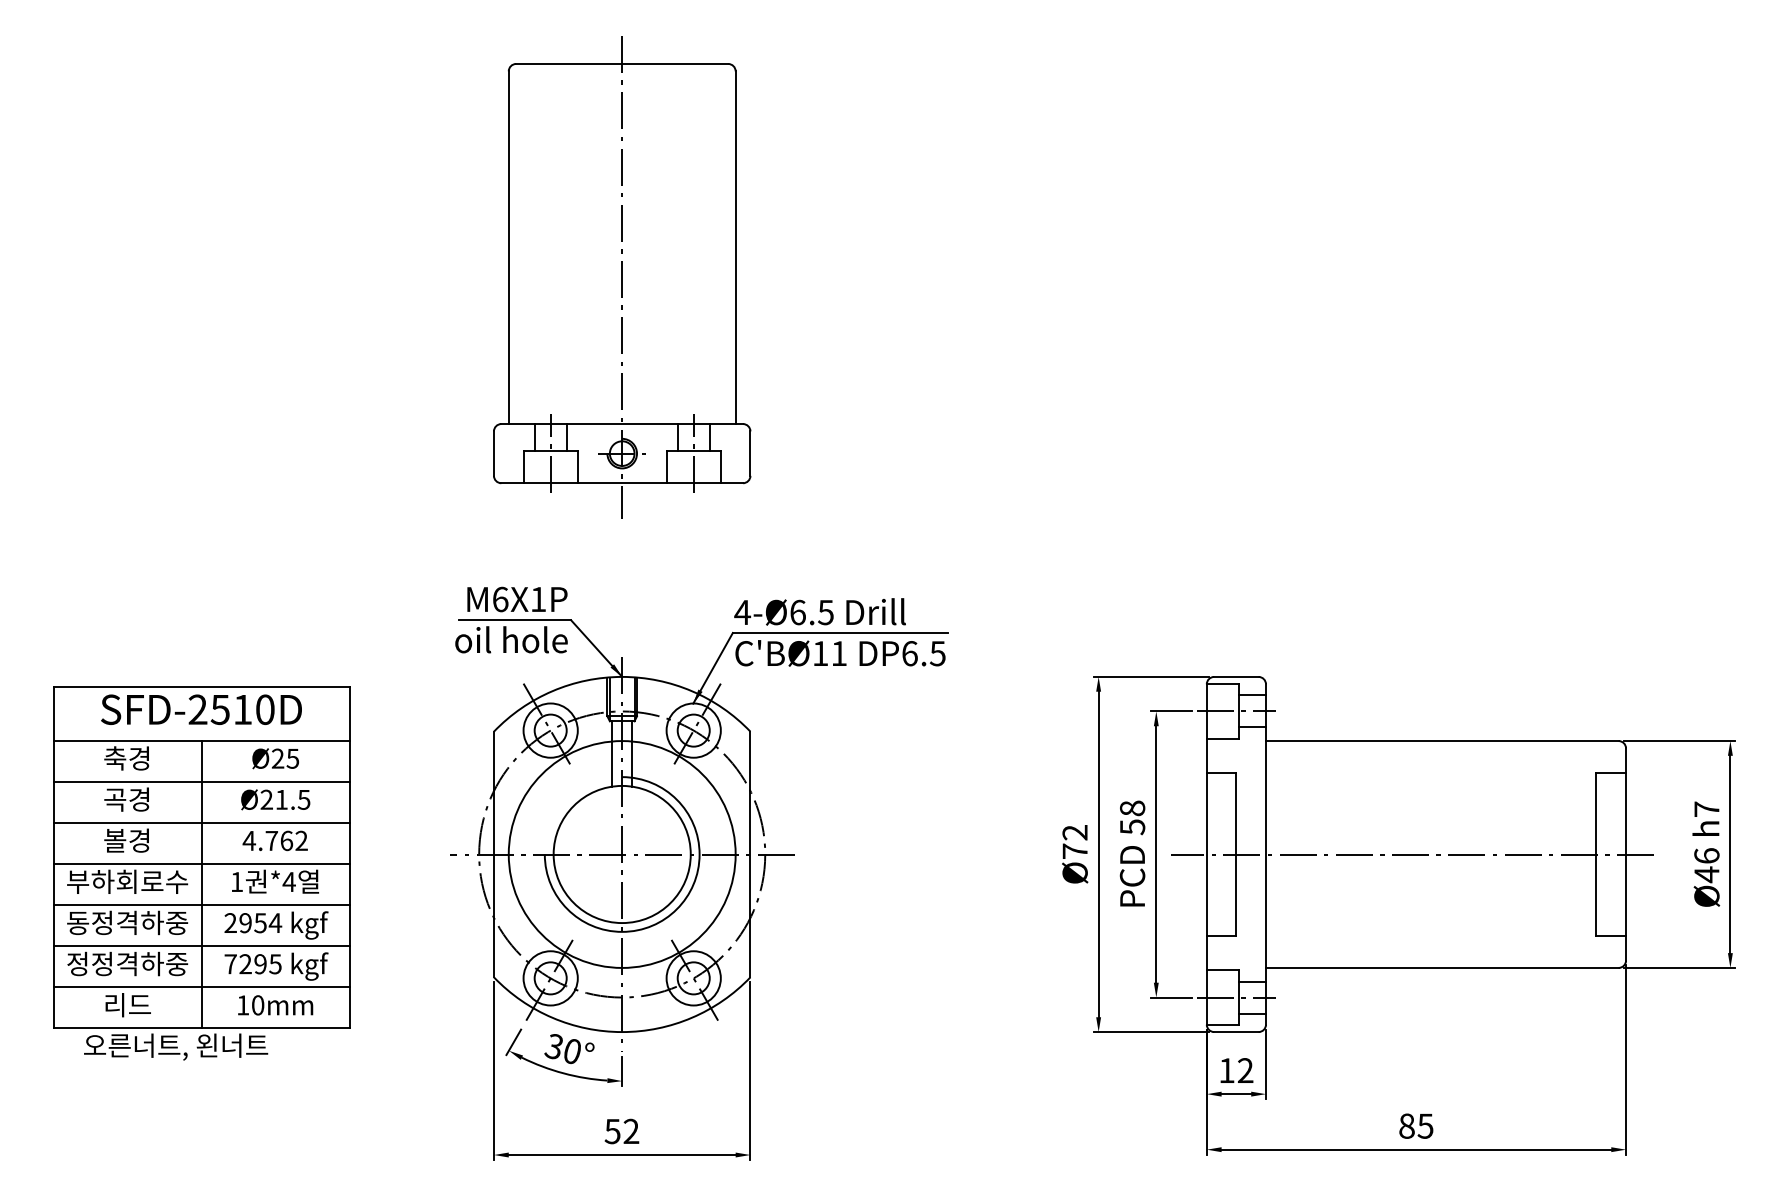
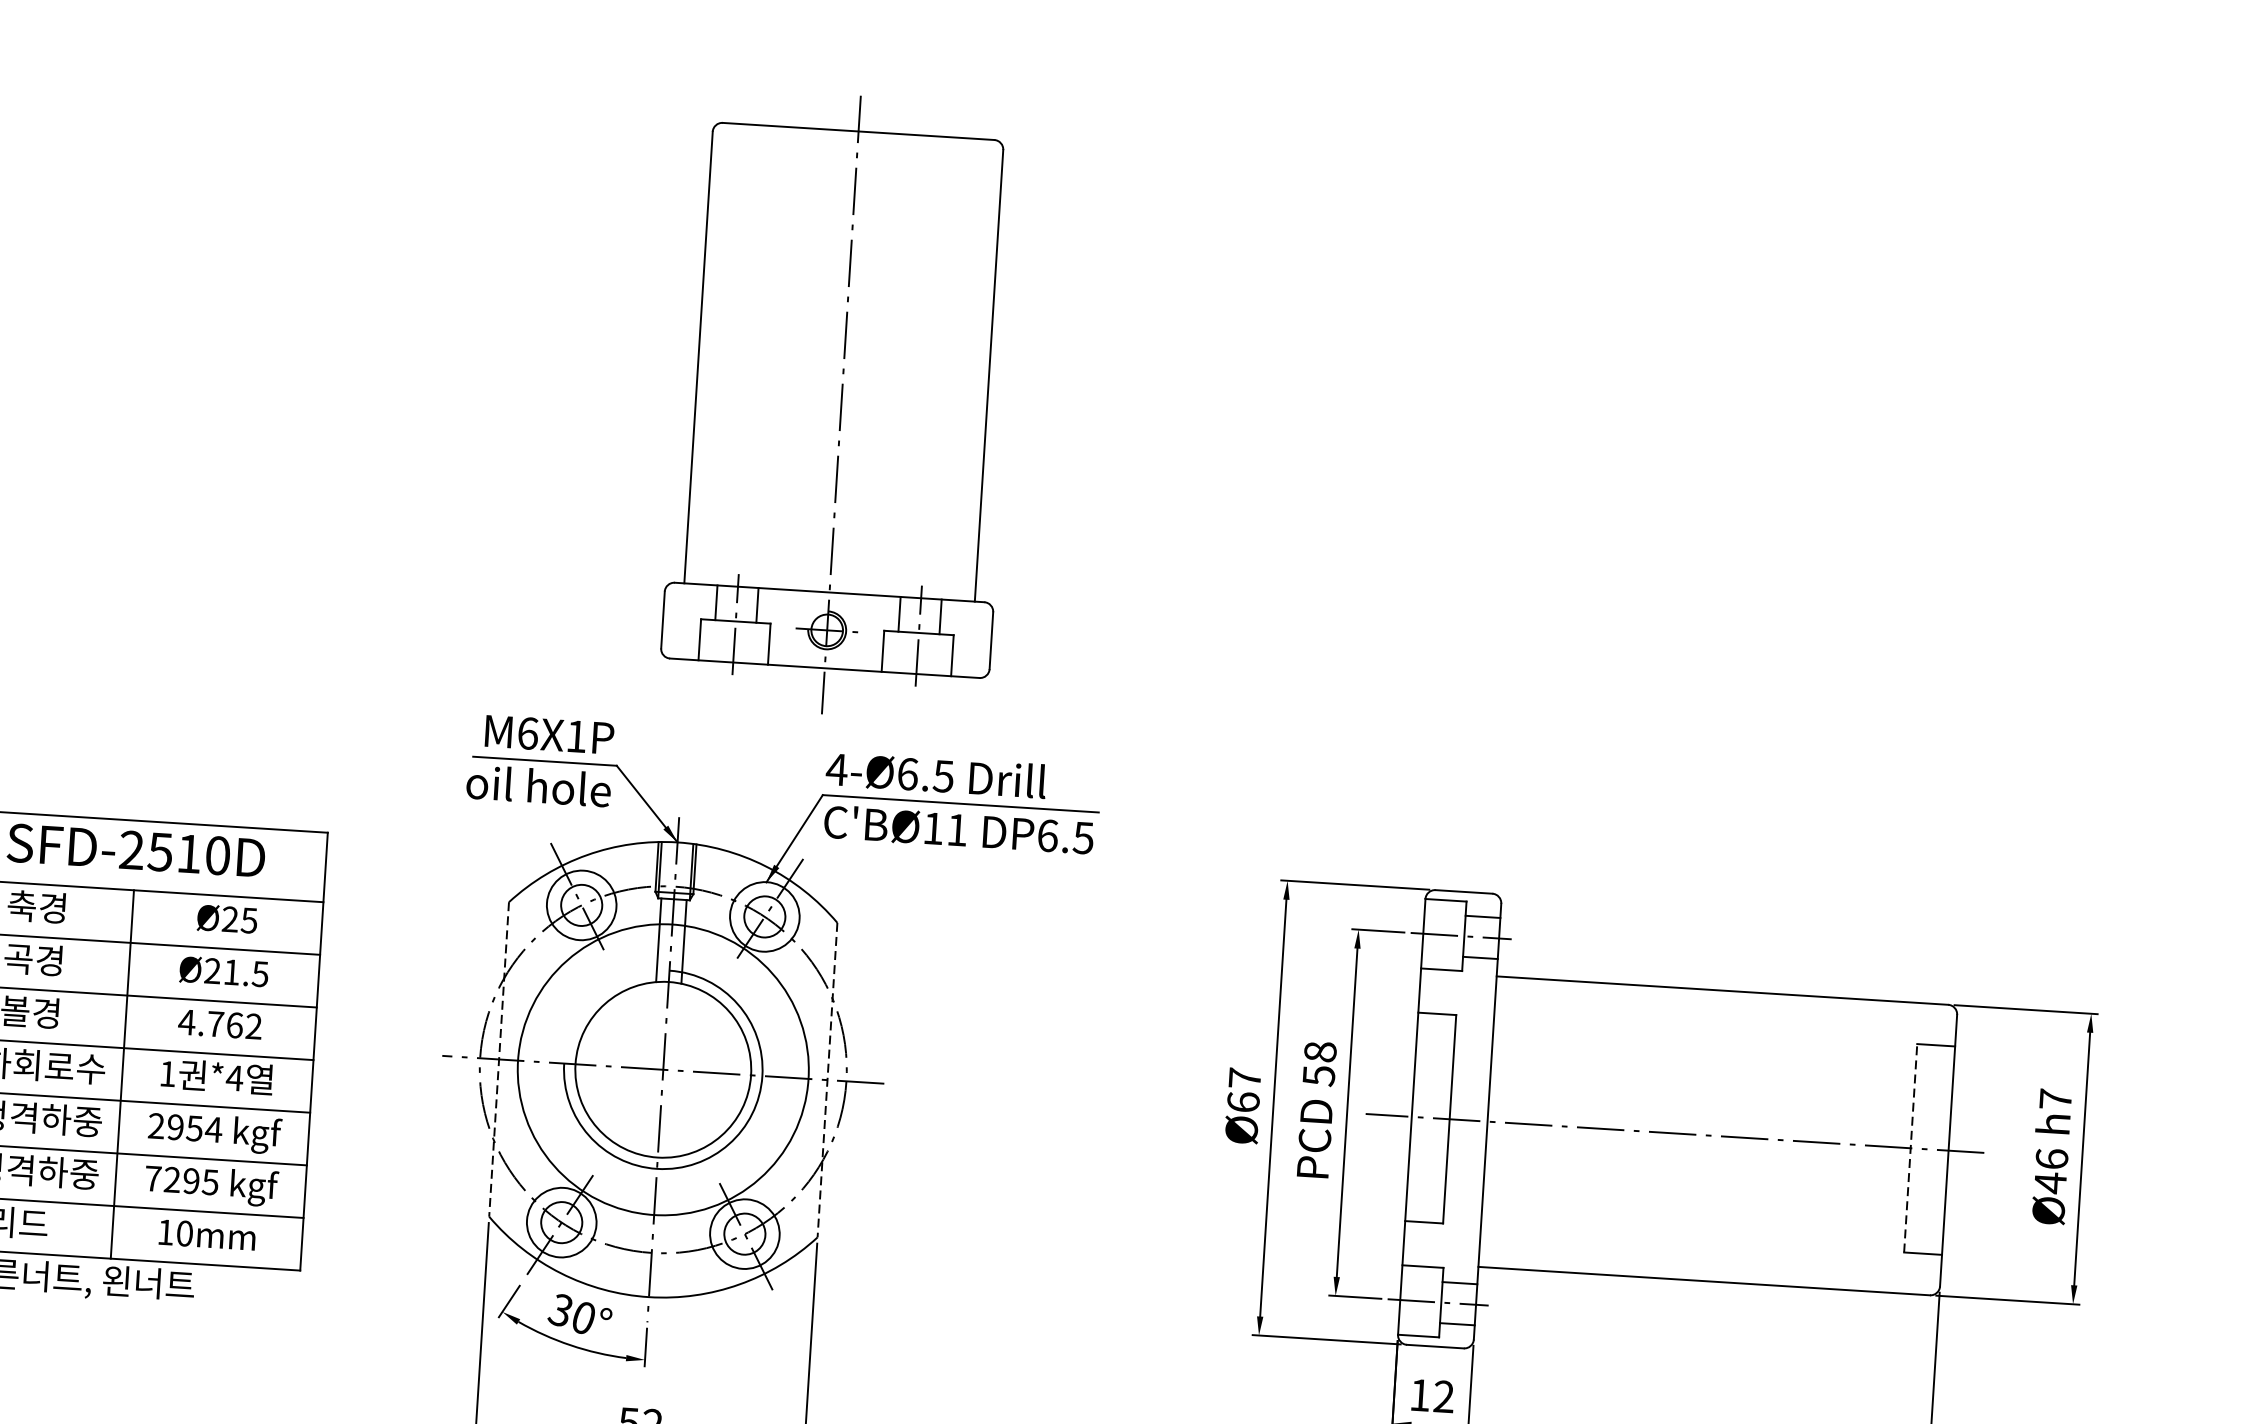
part: (622, 277) -> (841, 404), moved
text: (1074, 841) -> (1243, 1089), Ø72 -> Ø67
line: (493, 854) -> (498, 1059), solid -> dashed
line: (750, 854) -> (827, 1080), solid -> dashed
line: (1596, 854) -> (1910, 1148), solid -> dashed

